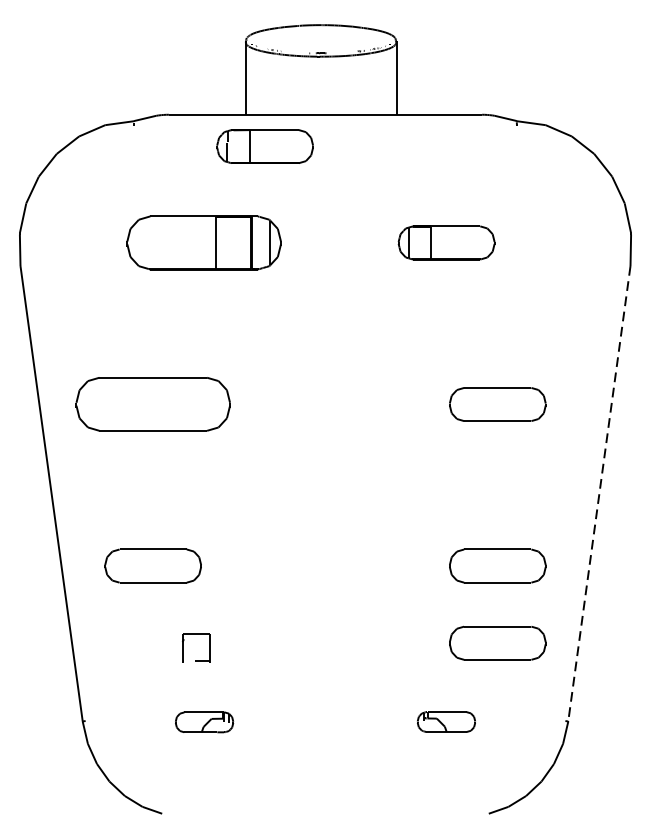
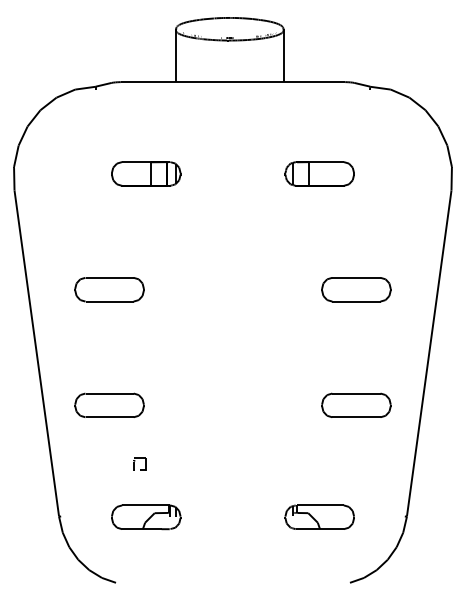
part: (264, 145) -> (189, 104), removed
part: (204, 242) -> (146, 173), size x0.62
part: (153, 404) -> (109, 289), size x0.62
line: (599, 493) -> (429, 353), dashed -> solid
part: (497, 642) -> (356, 460), removed
part: (194, 647) -> (139, 463), size x0.62
part: (446, 721) -> (319, 516), size x1.67
part: (204, 722) -> (146, 517), size x1.67

